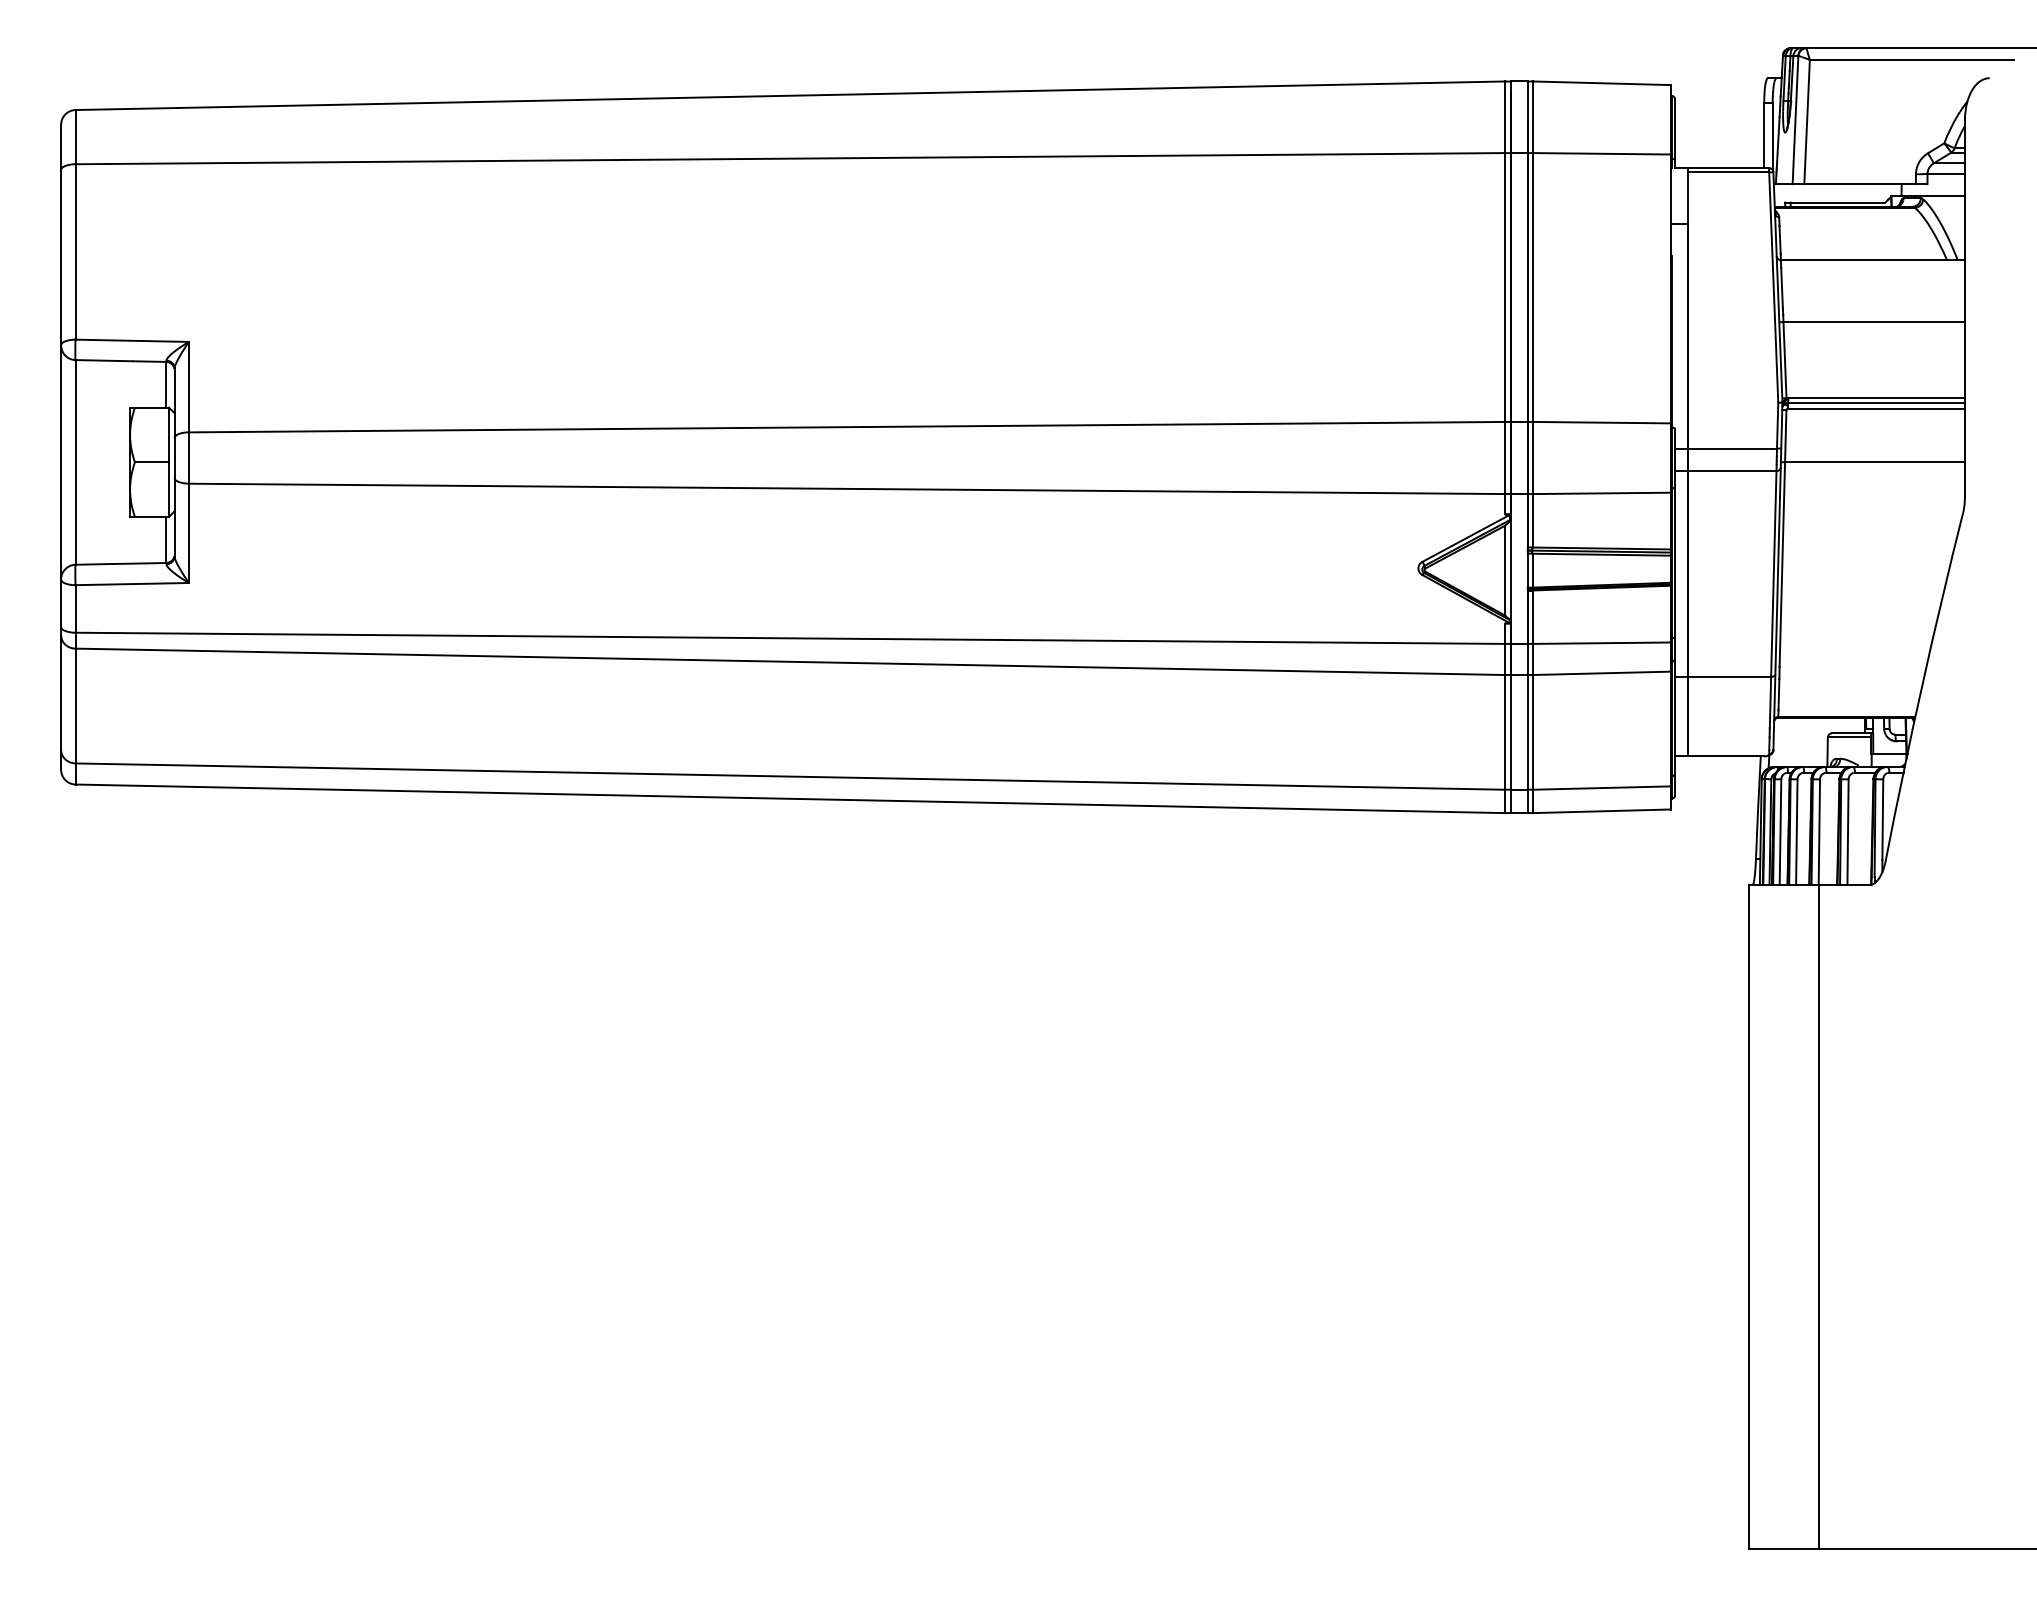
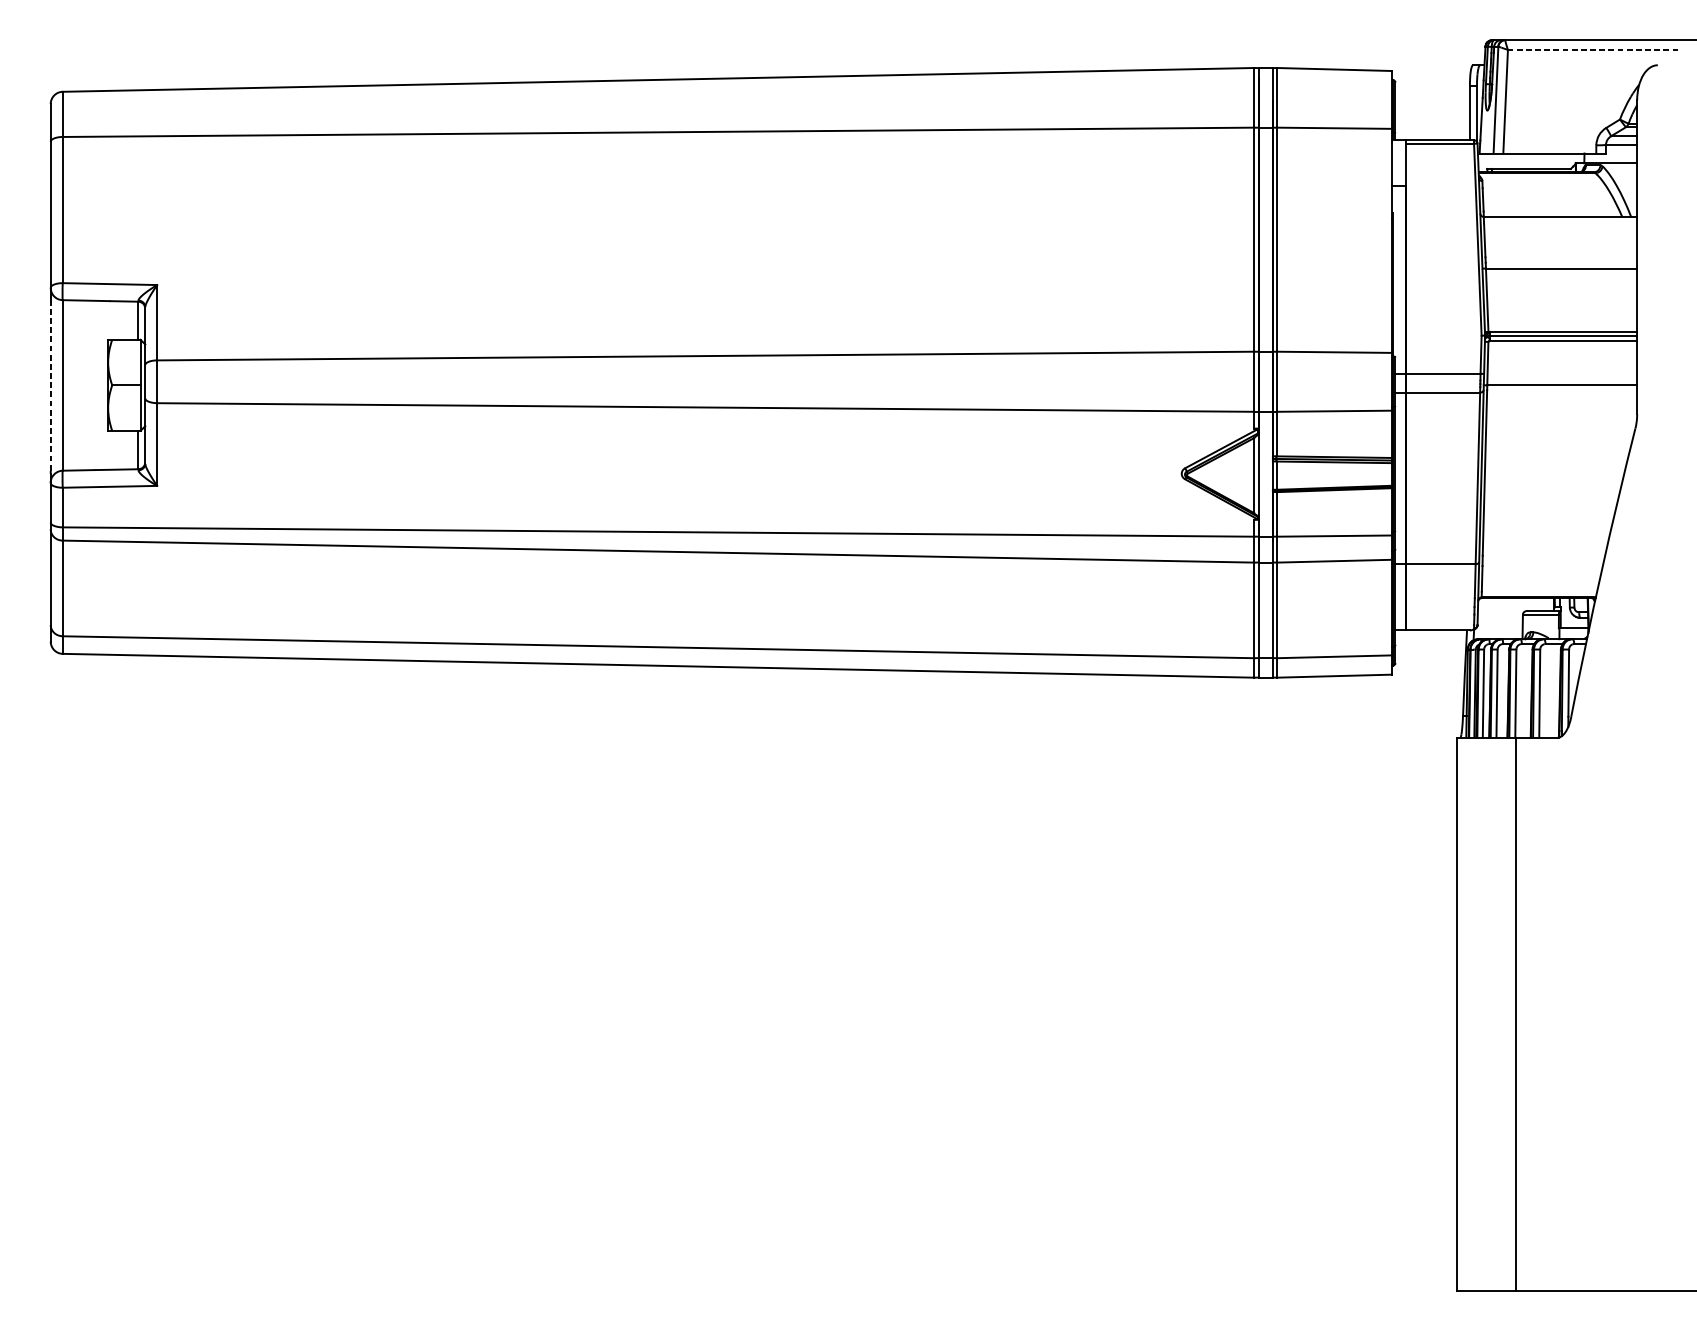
line: (1911, 59) -> (1592, 49), solid -> dashed
line: (61, 462) -> (51, 385), solid -> dashed

